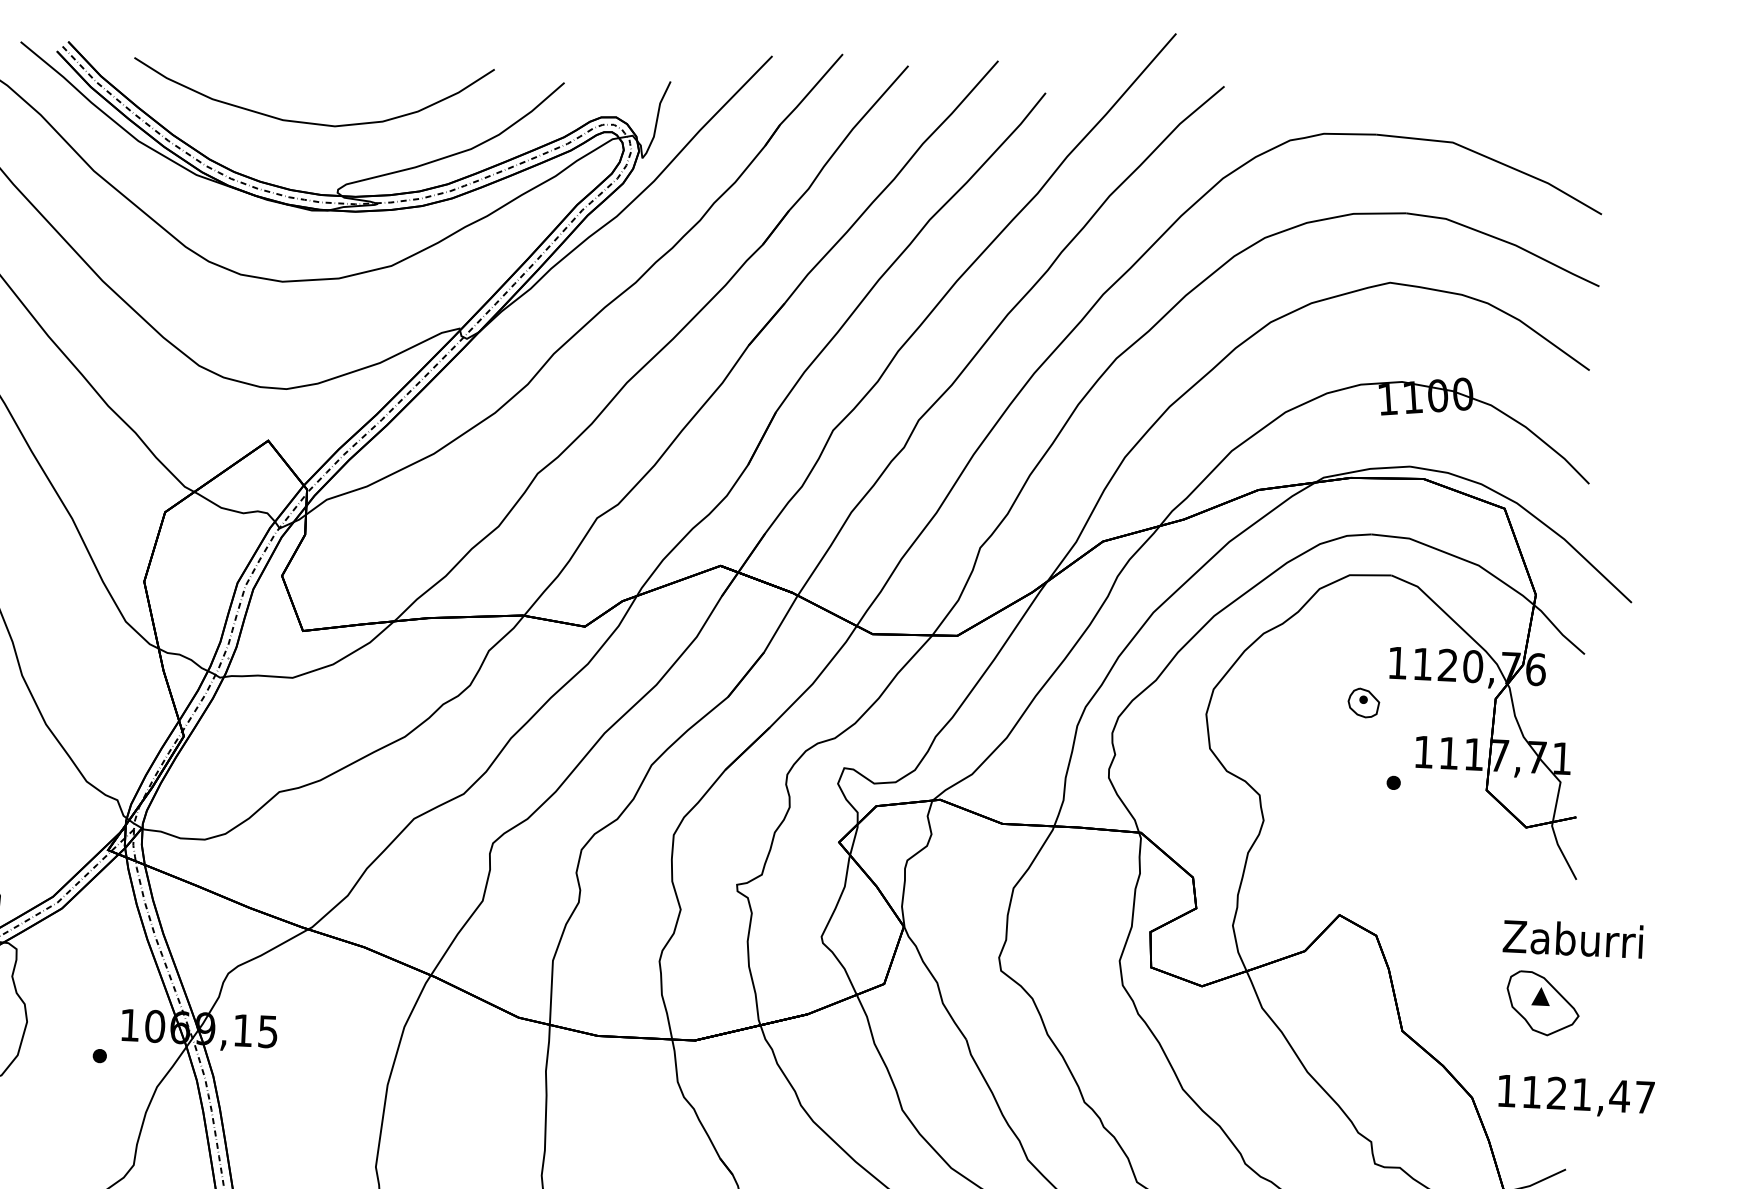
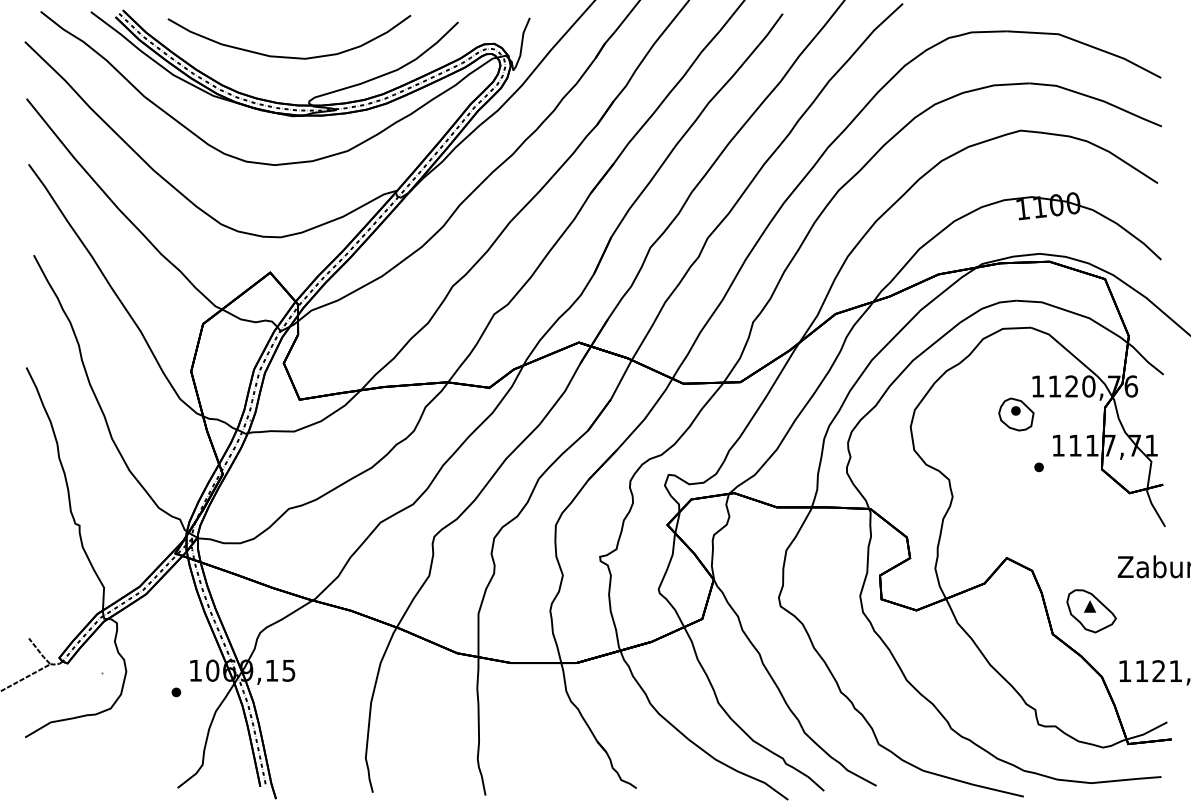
part: (1363, 703) -> (1016, 414), size x1.67
part: (1542, 1003) -> (1091, 611), moved

